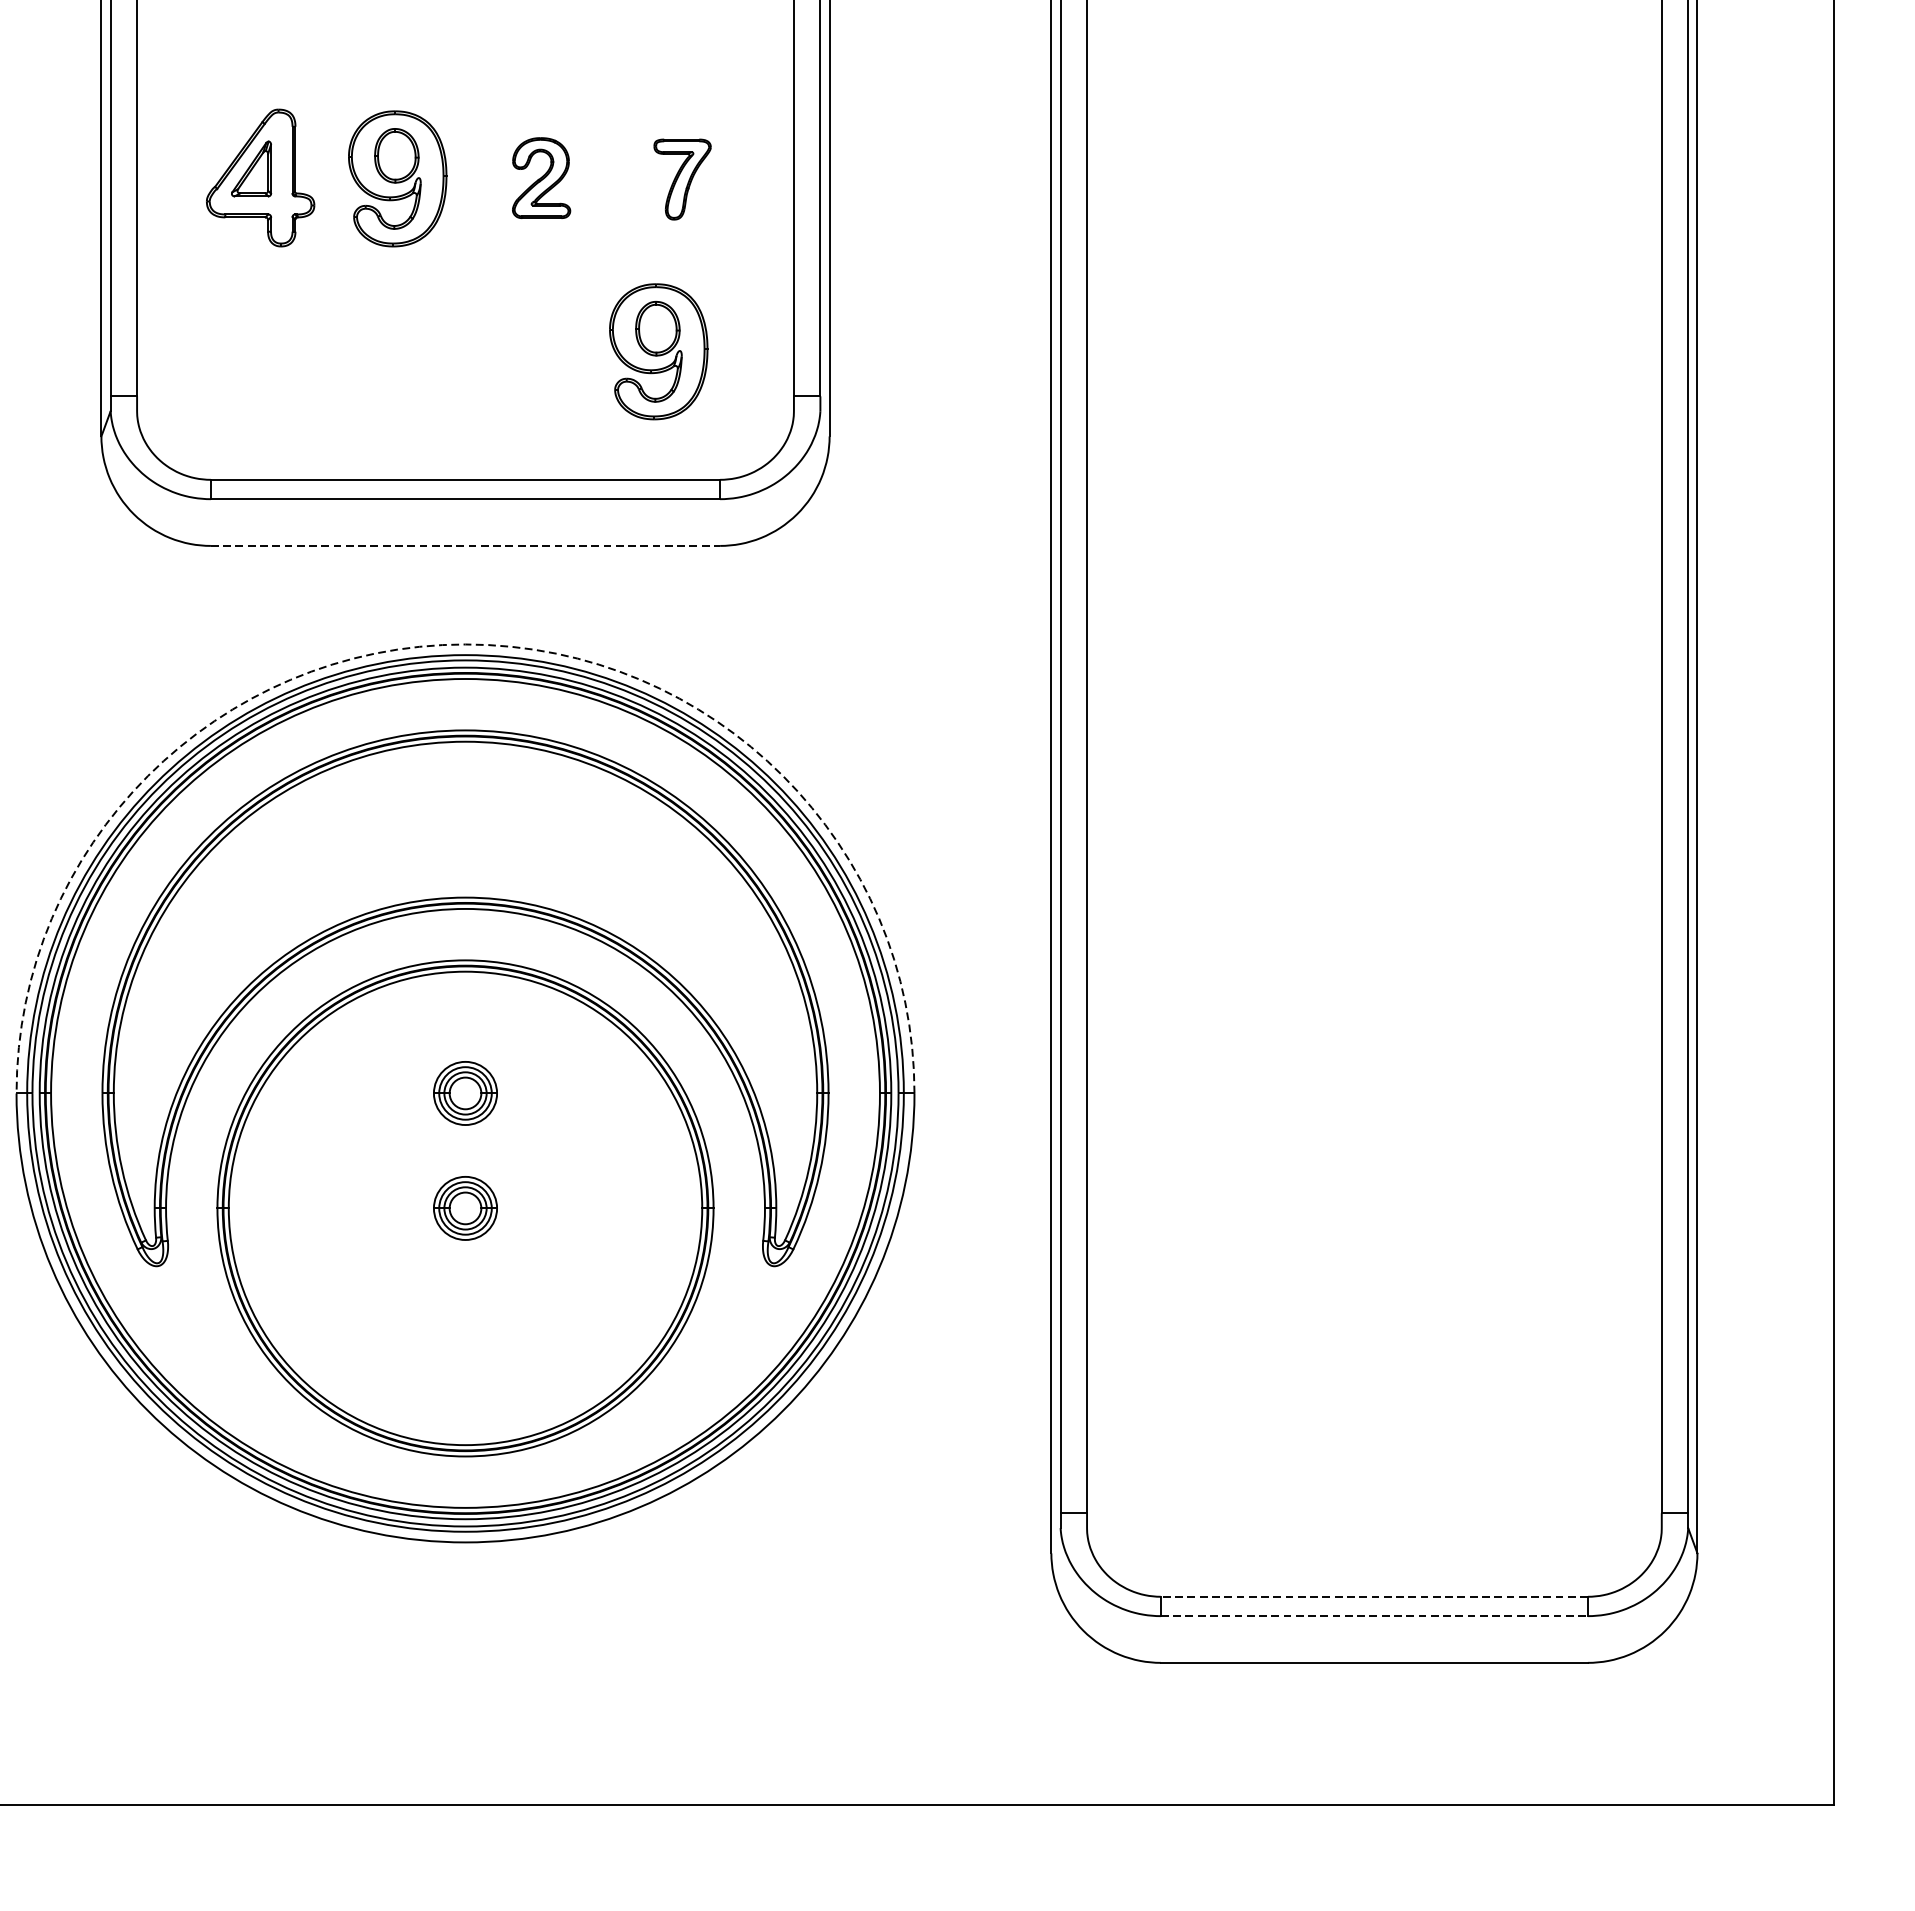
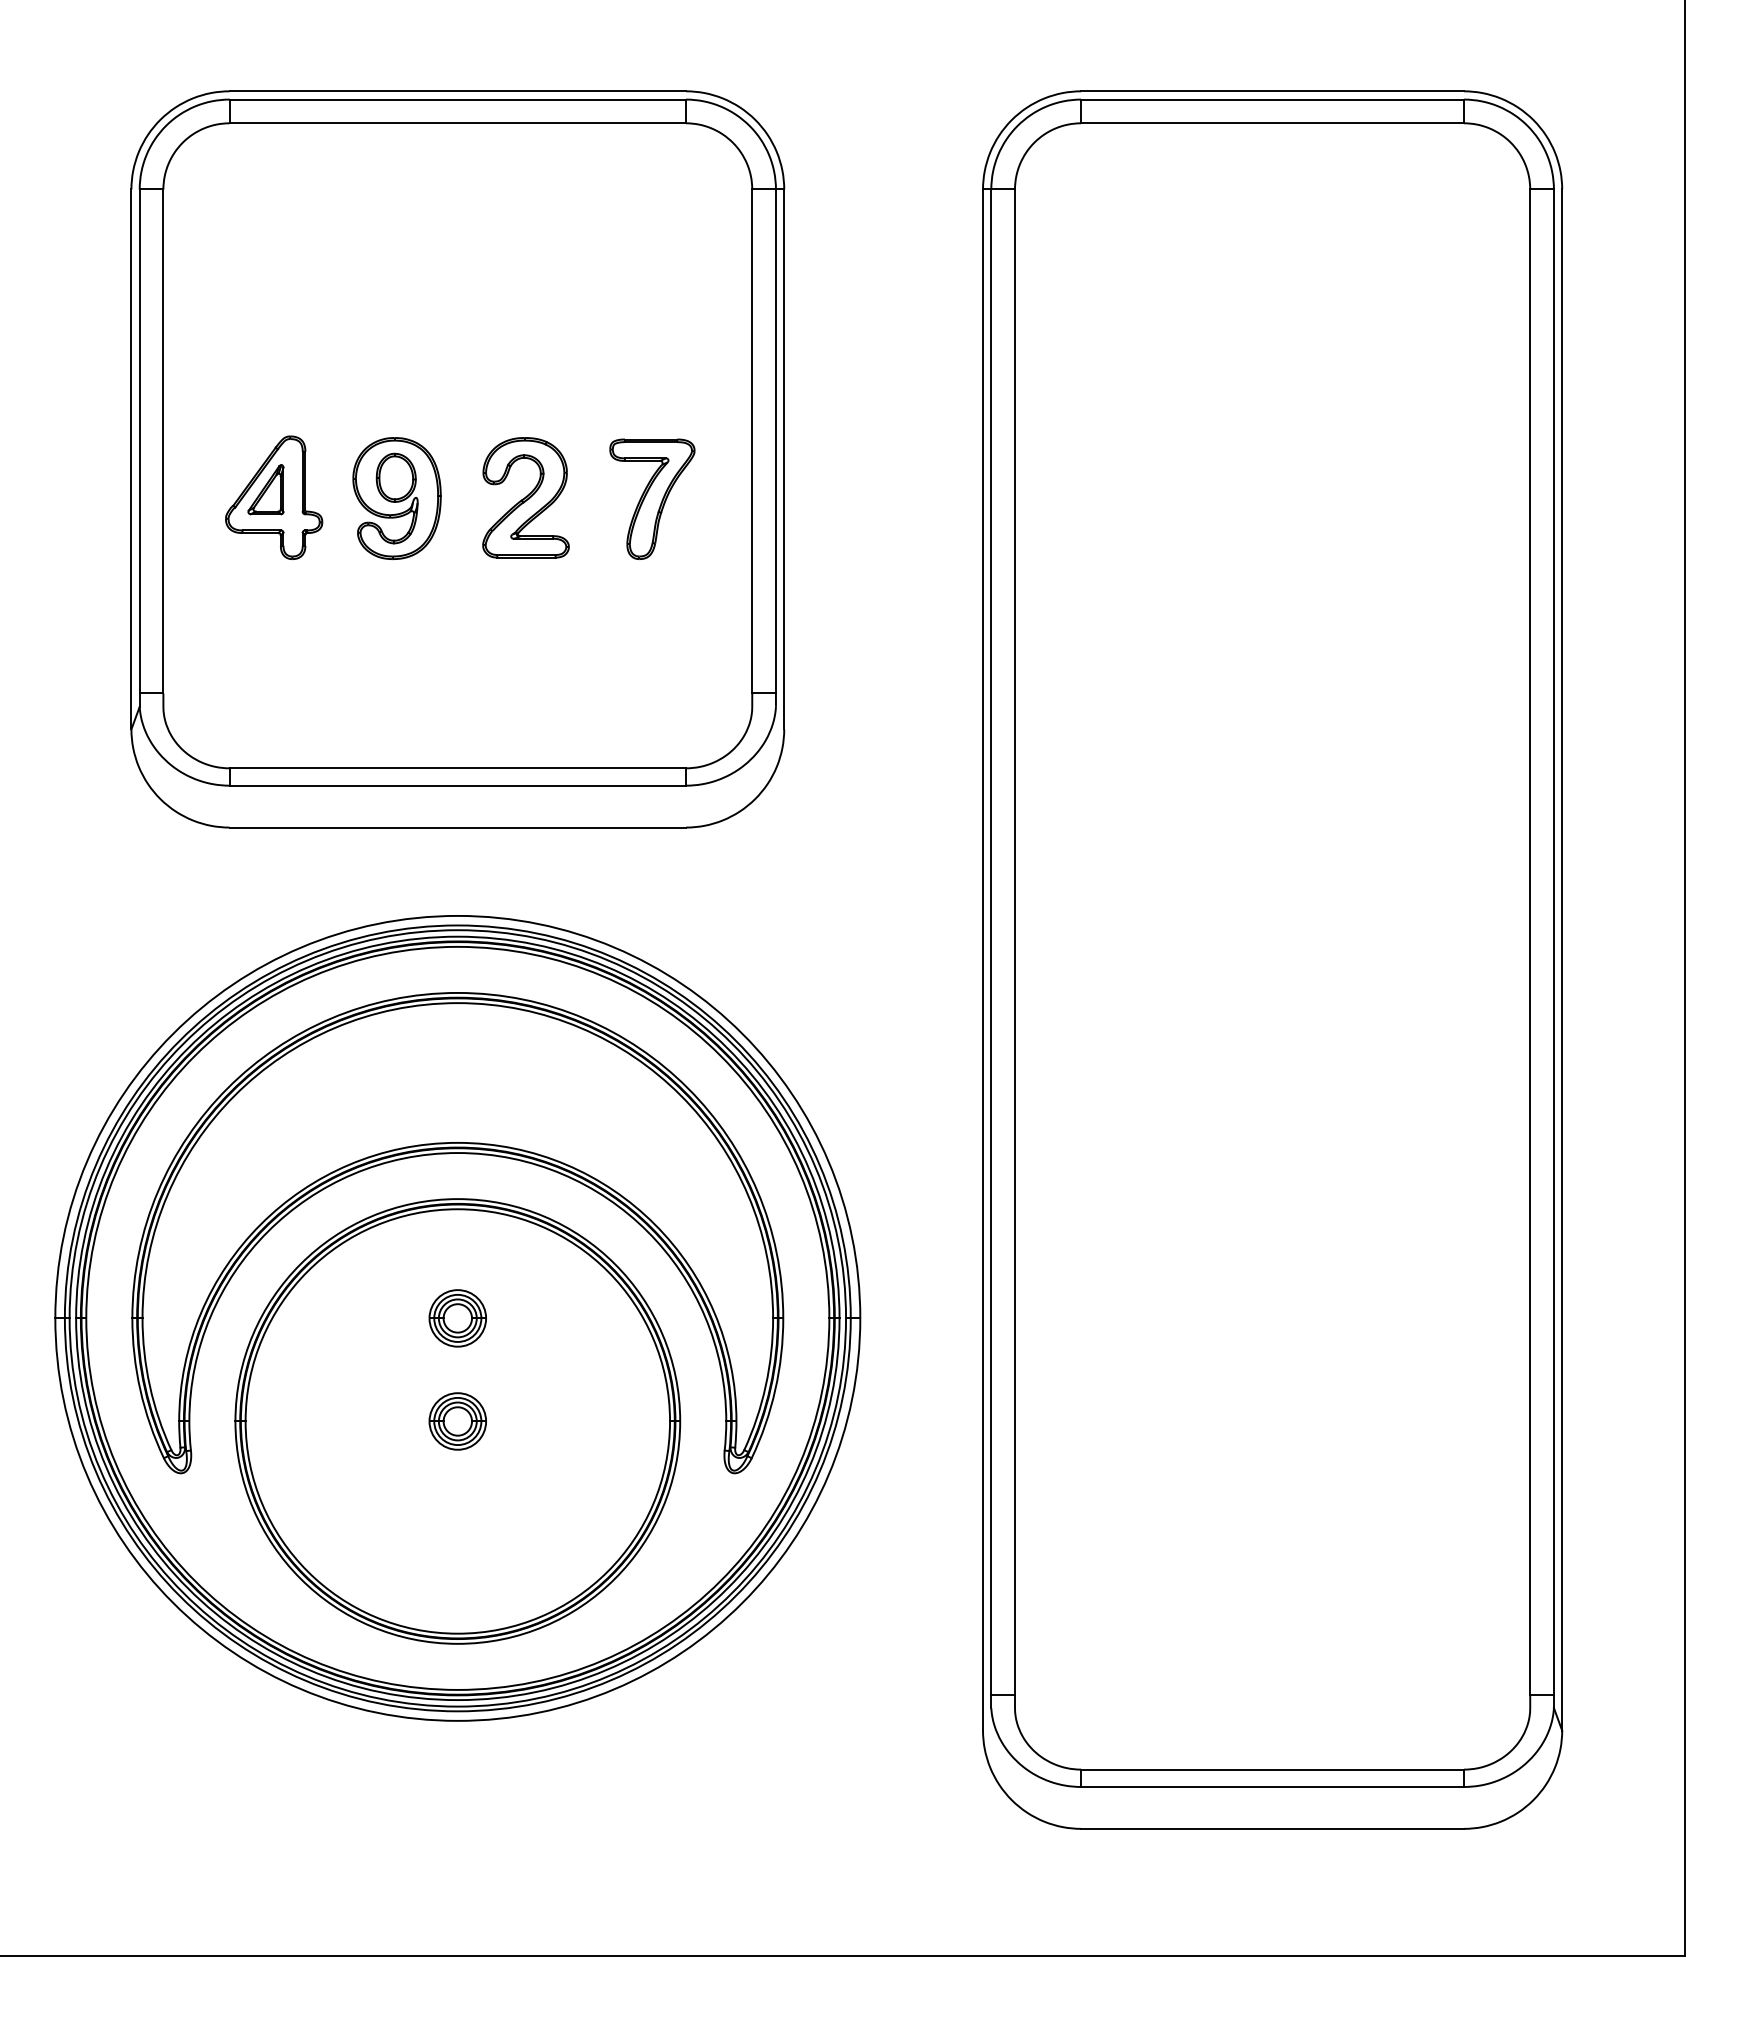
part: (541, 177) -> (525, 497), size x1.67
part: (682, 178) -> (652, 498), size x1.67
part: (658, 351) -> (630, 653), removed
line: (466, 545) -> (458, 827), dashed -> solid
arc: (465, 644) -> (457, 915), dashed -> solid
line: (1374, 1596) -> (1272, 1769), dashed -> solid
line: (1375, 1615) -> (1273, 1786), dashed -> solid

